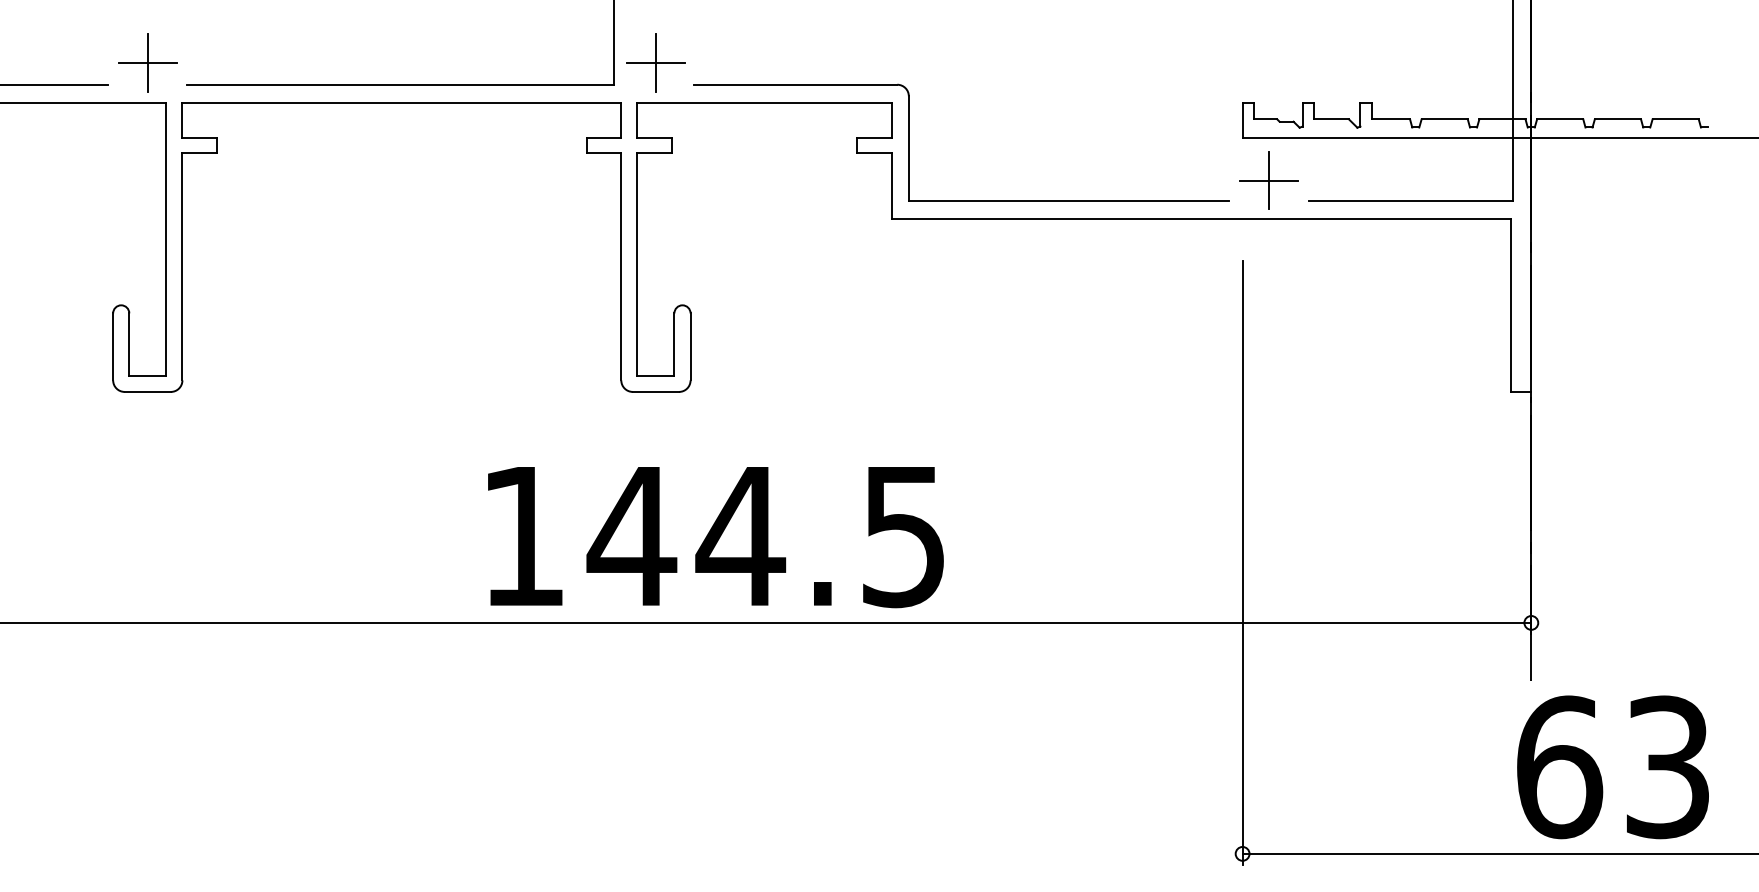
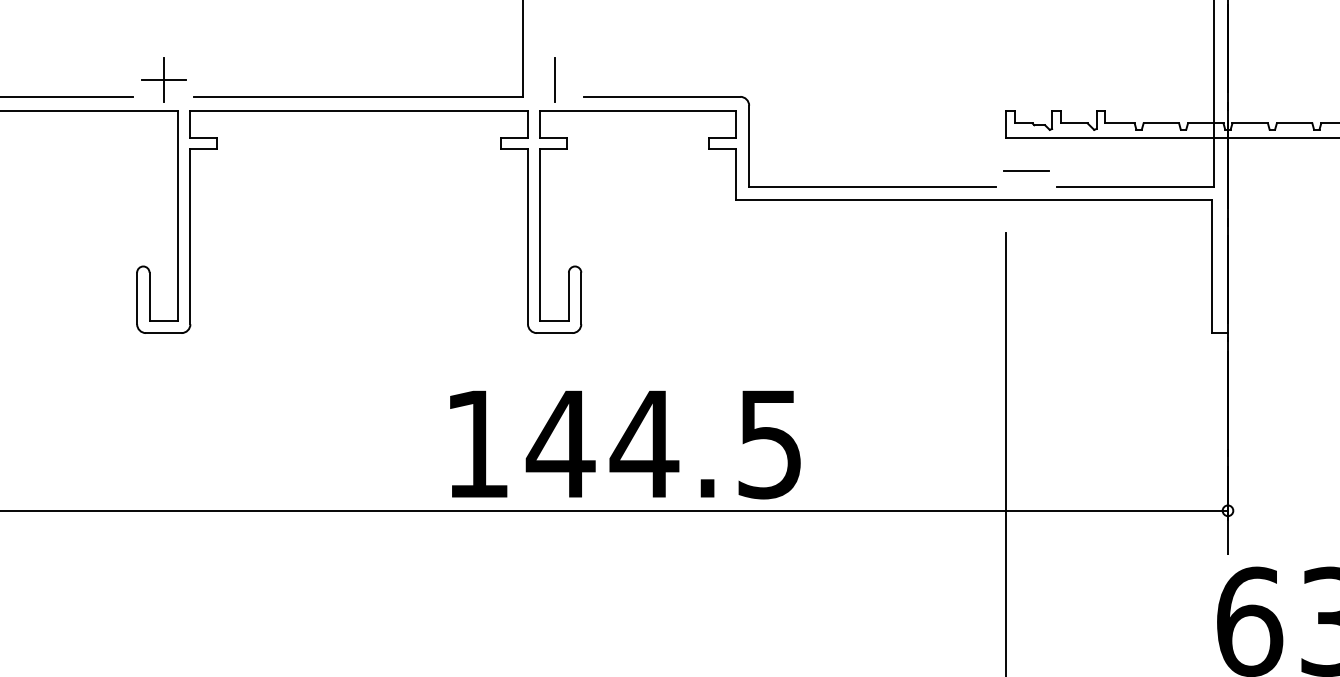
line: (655, 62) -> (554, 79), removed
line: (1269, 180) -> (1026, 170), removed
text: (715, 537) -> (625, 445), moved

